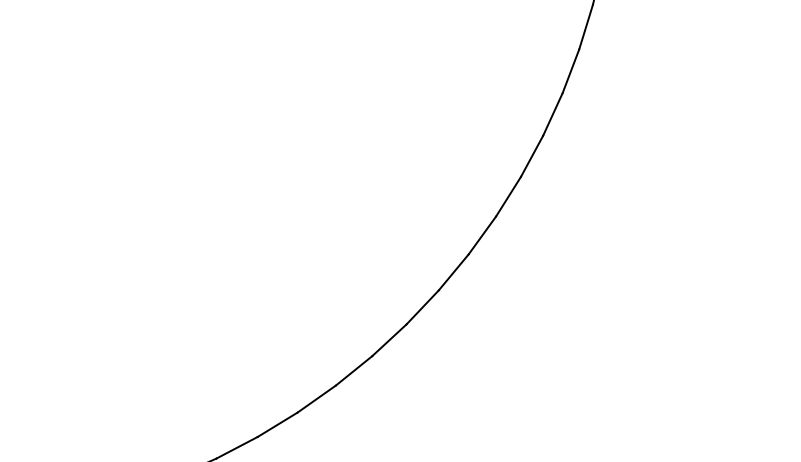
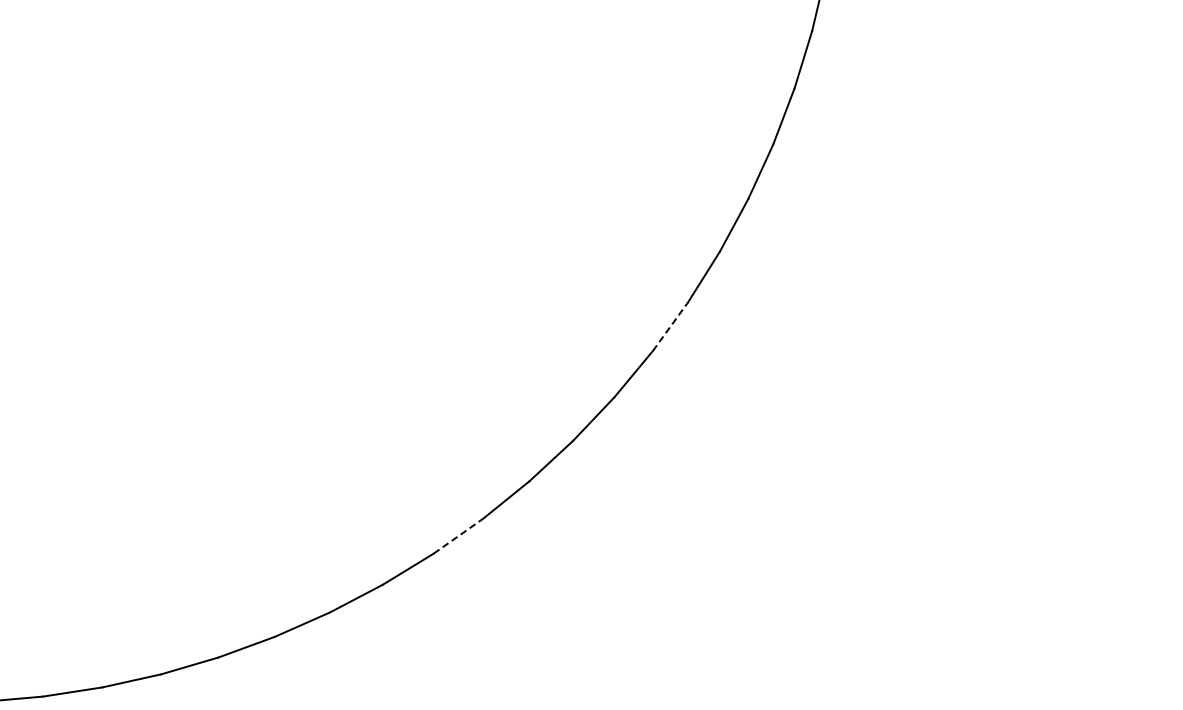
line: (482, 235) -> (670, 326), solid -> dashed
line: (316, 399) -> (458, 536), solid -> dashed

